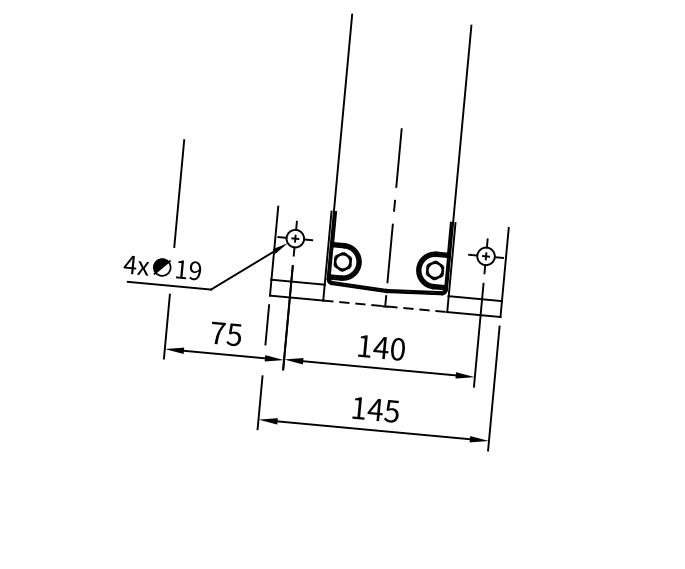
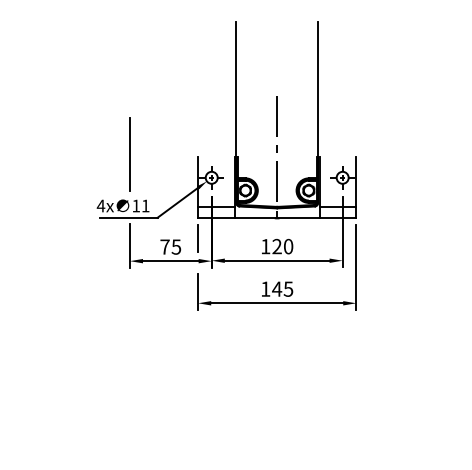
text: (195, 270) -> (145, 205), 19 -> 11
line: (385, 306) -> (277, 218), dashed -> solid
text: (381, 347) -> (277, 246), 140 -> 120

